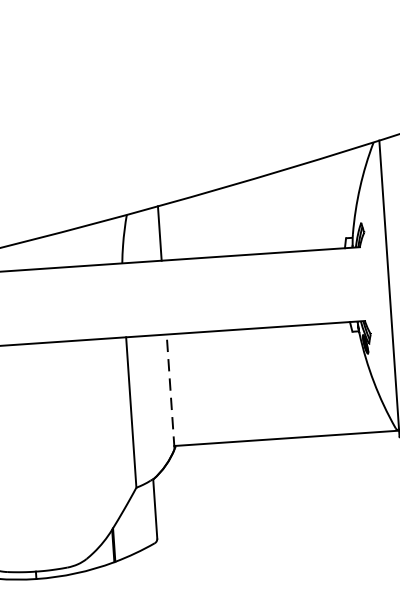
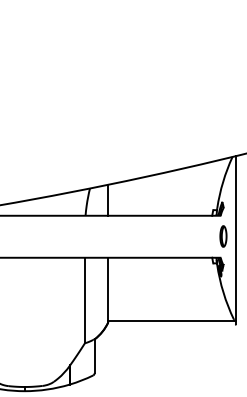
part: (367, 283) -> (223, 236), added
line: (169, 390) -> (107, 289), dashed -> solid

